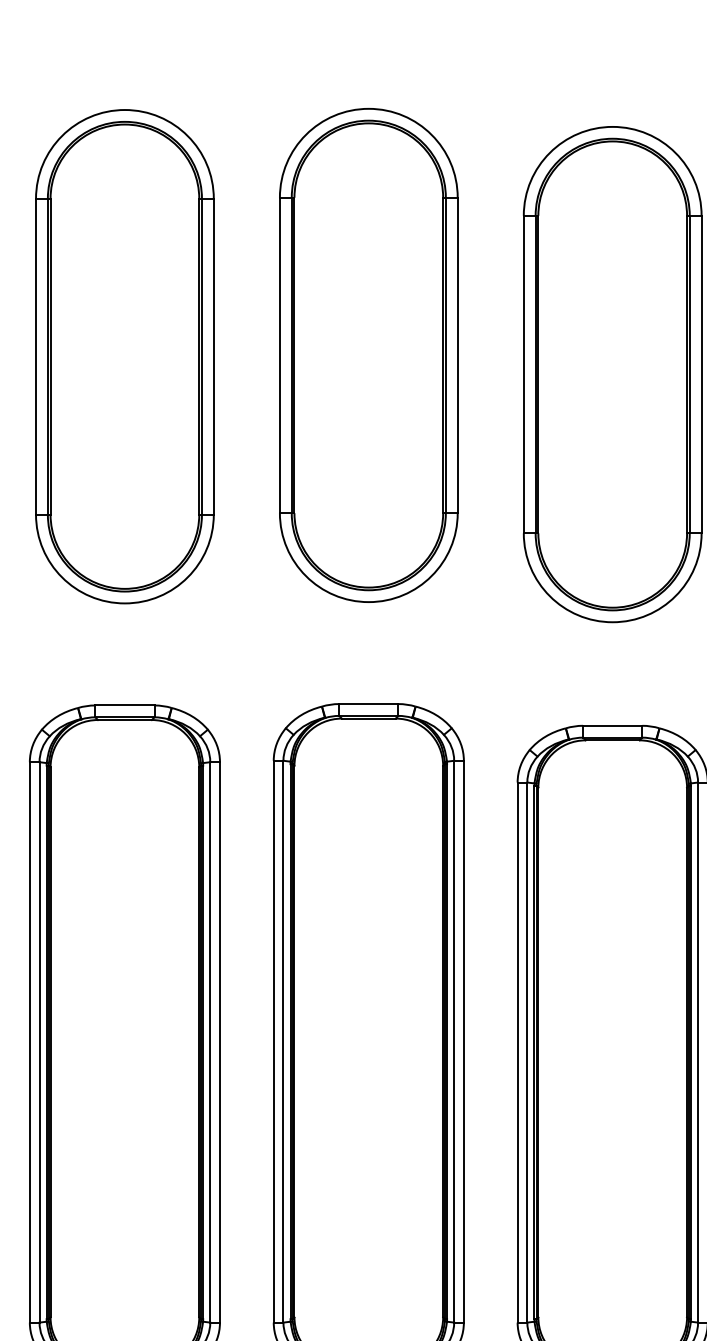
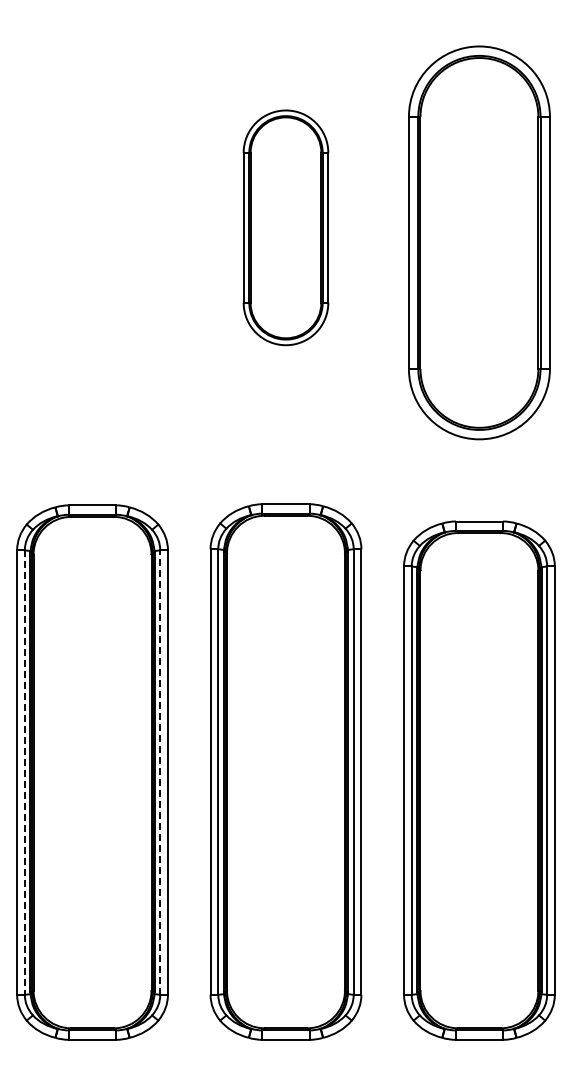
part: (368, 355) -> (285, 227), size x0.6
part: (124, 356) -> (92, 228), removed
line: (210, 1042) -> (160, 772), solid -> dashed
line: (39, 1043) -> (24, 773), solid -> dashed

